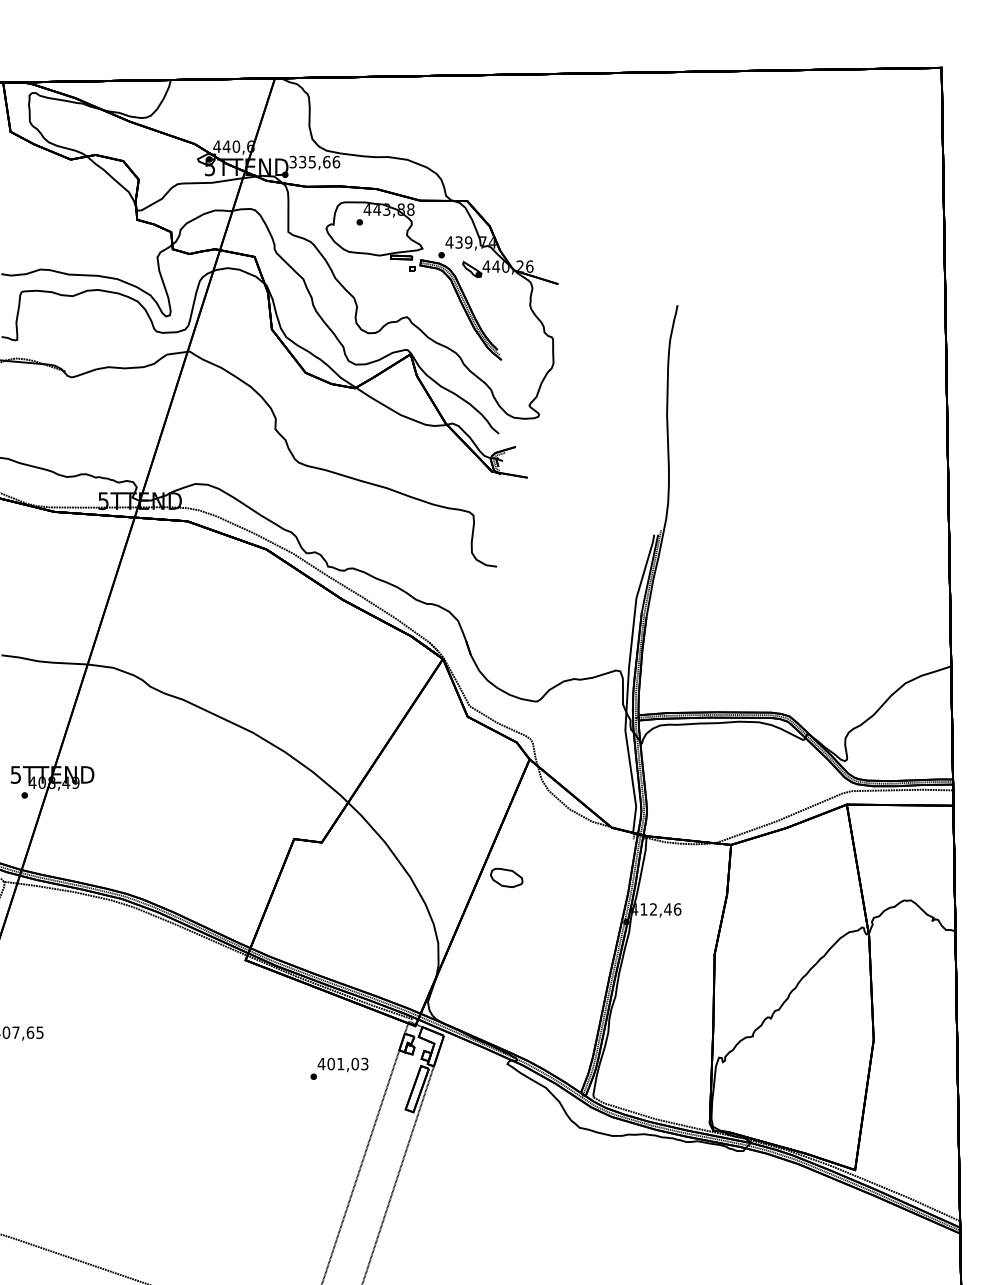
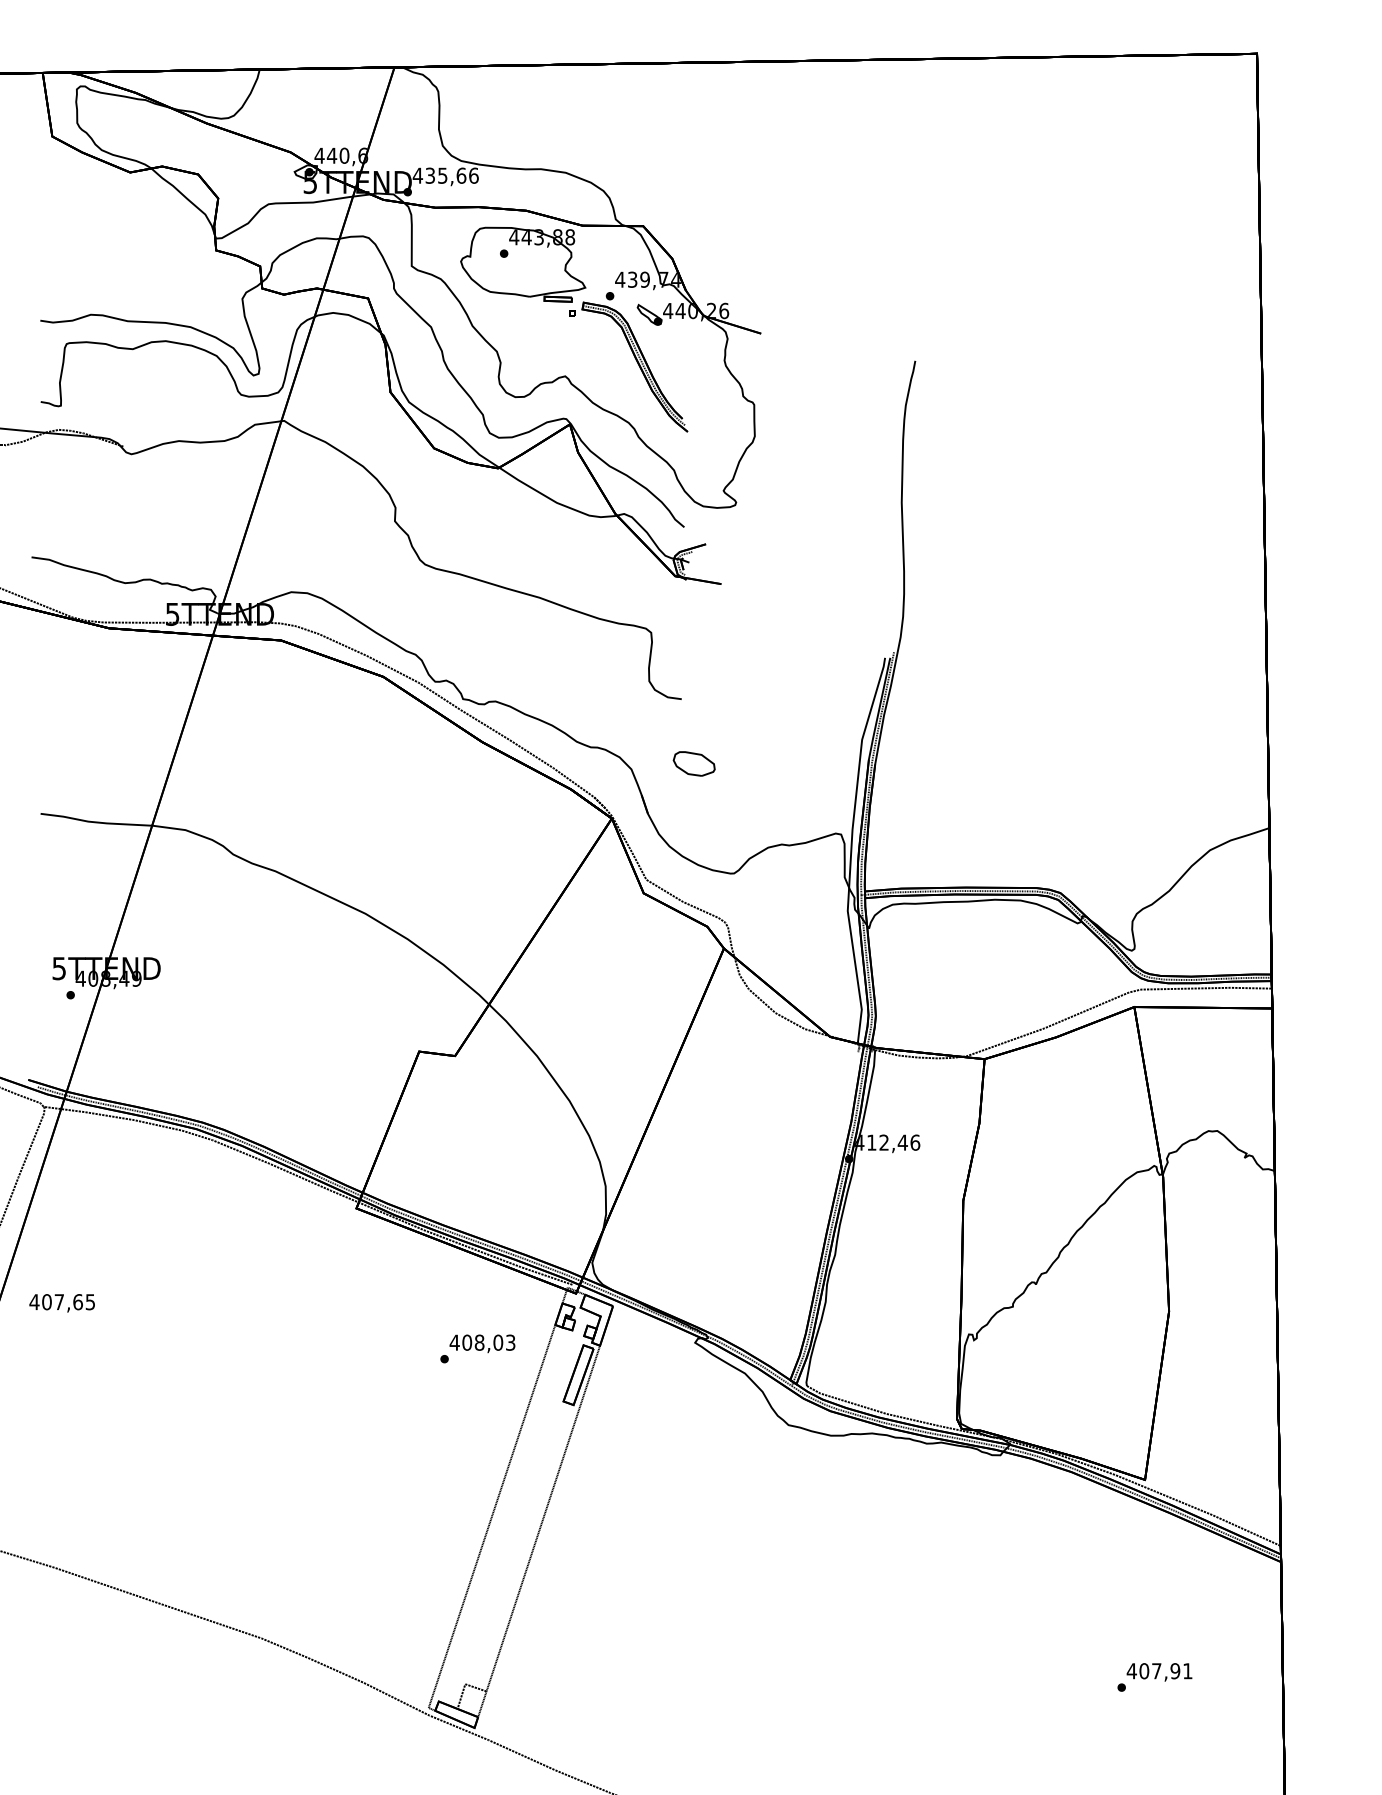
text: (292, 161) -> (417, 175), 335,66 -> 435,66
part: (506, 877) -> (693, 763), moved
text: (340, 1063) -> (479, 1342), 401,03 -> 408,03

